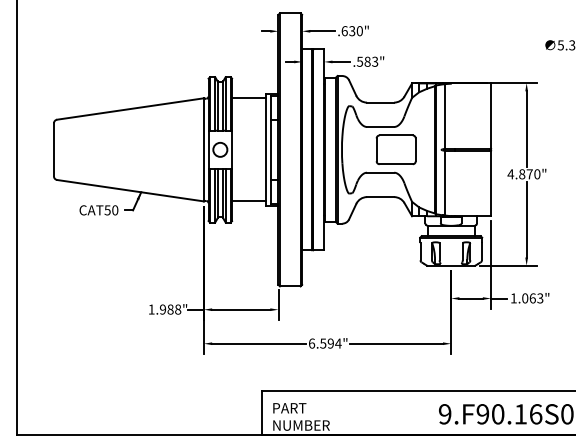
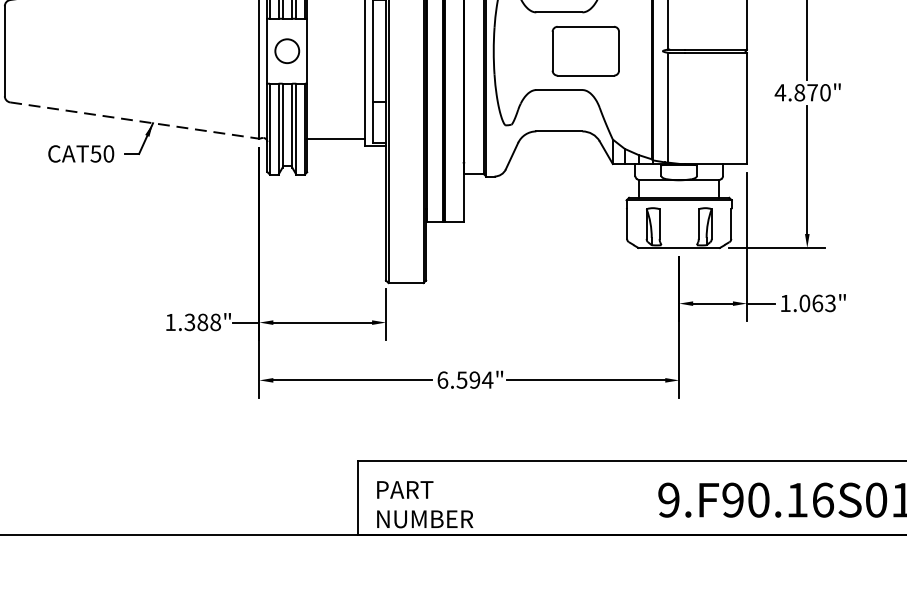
line: (131, 190) -> (136, 120), solid -> dashed
text: (162, 309) -> (189, 322), 1.988" -> 1.388"

